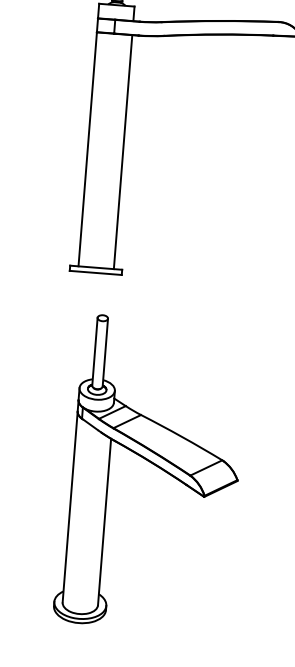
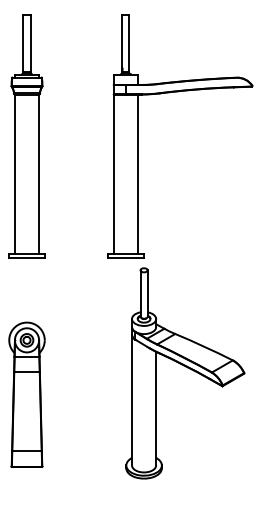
part: (151, 474) -> (185, 373), moved

